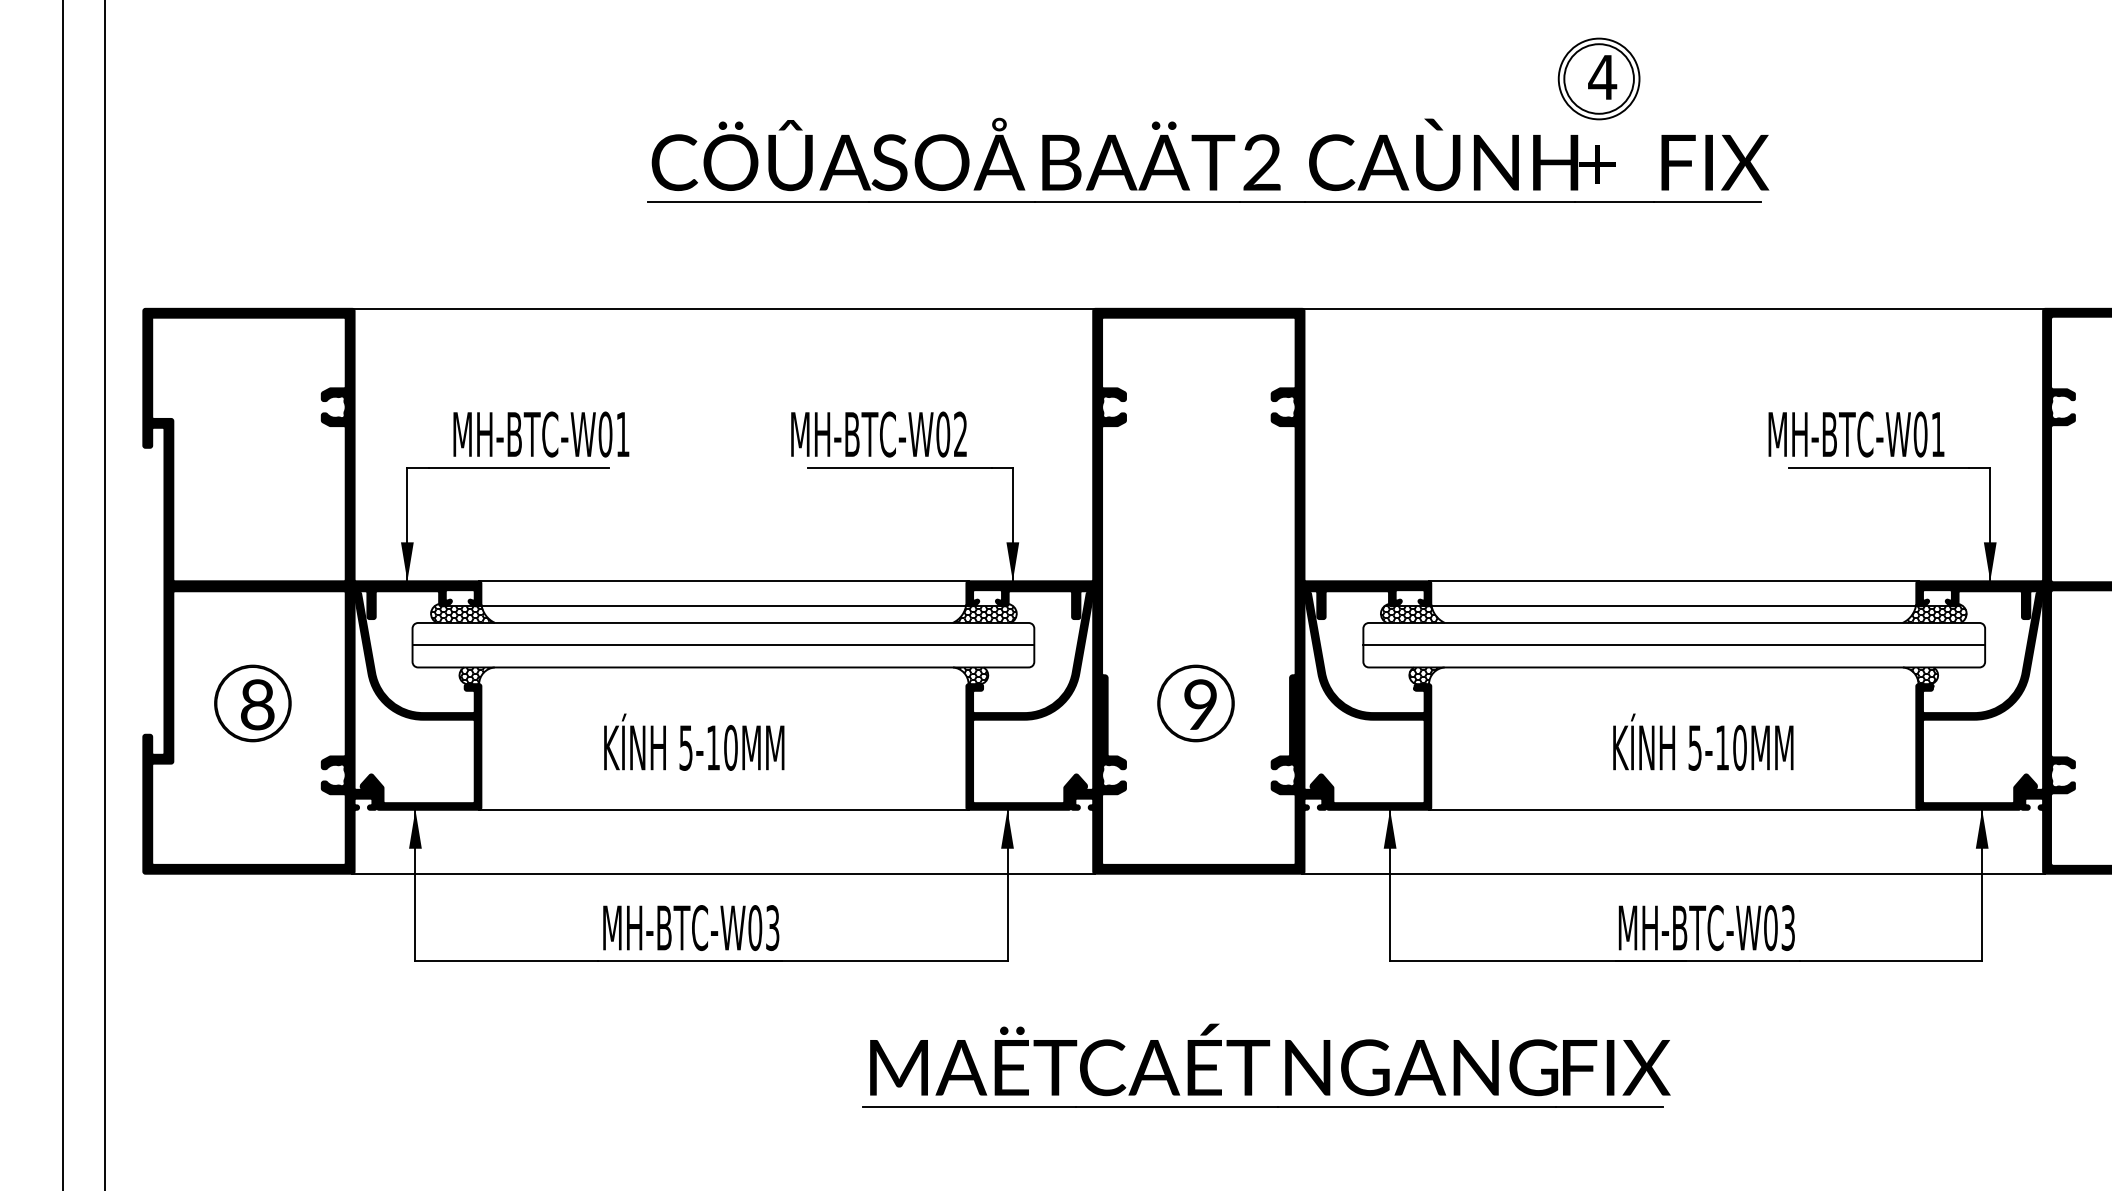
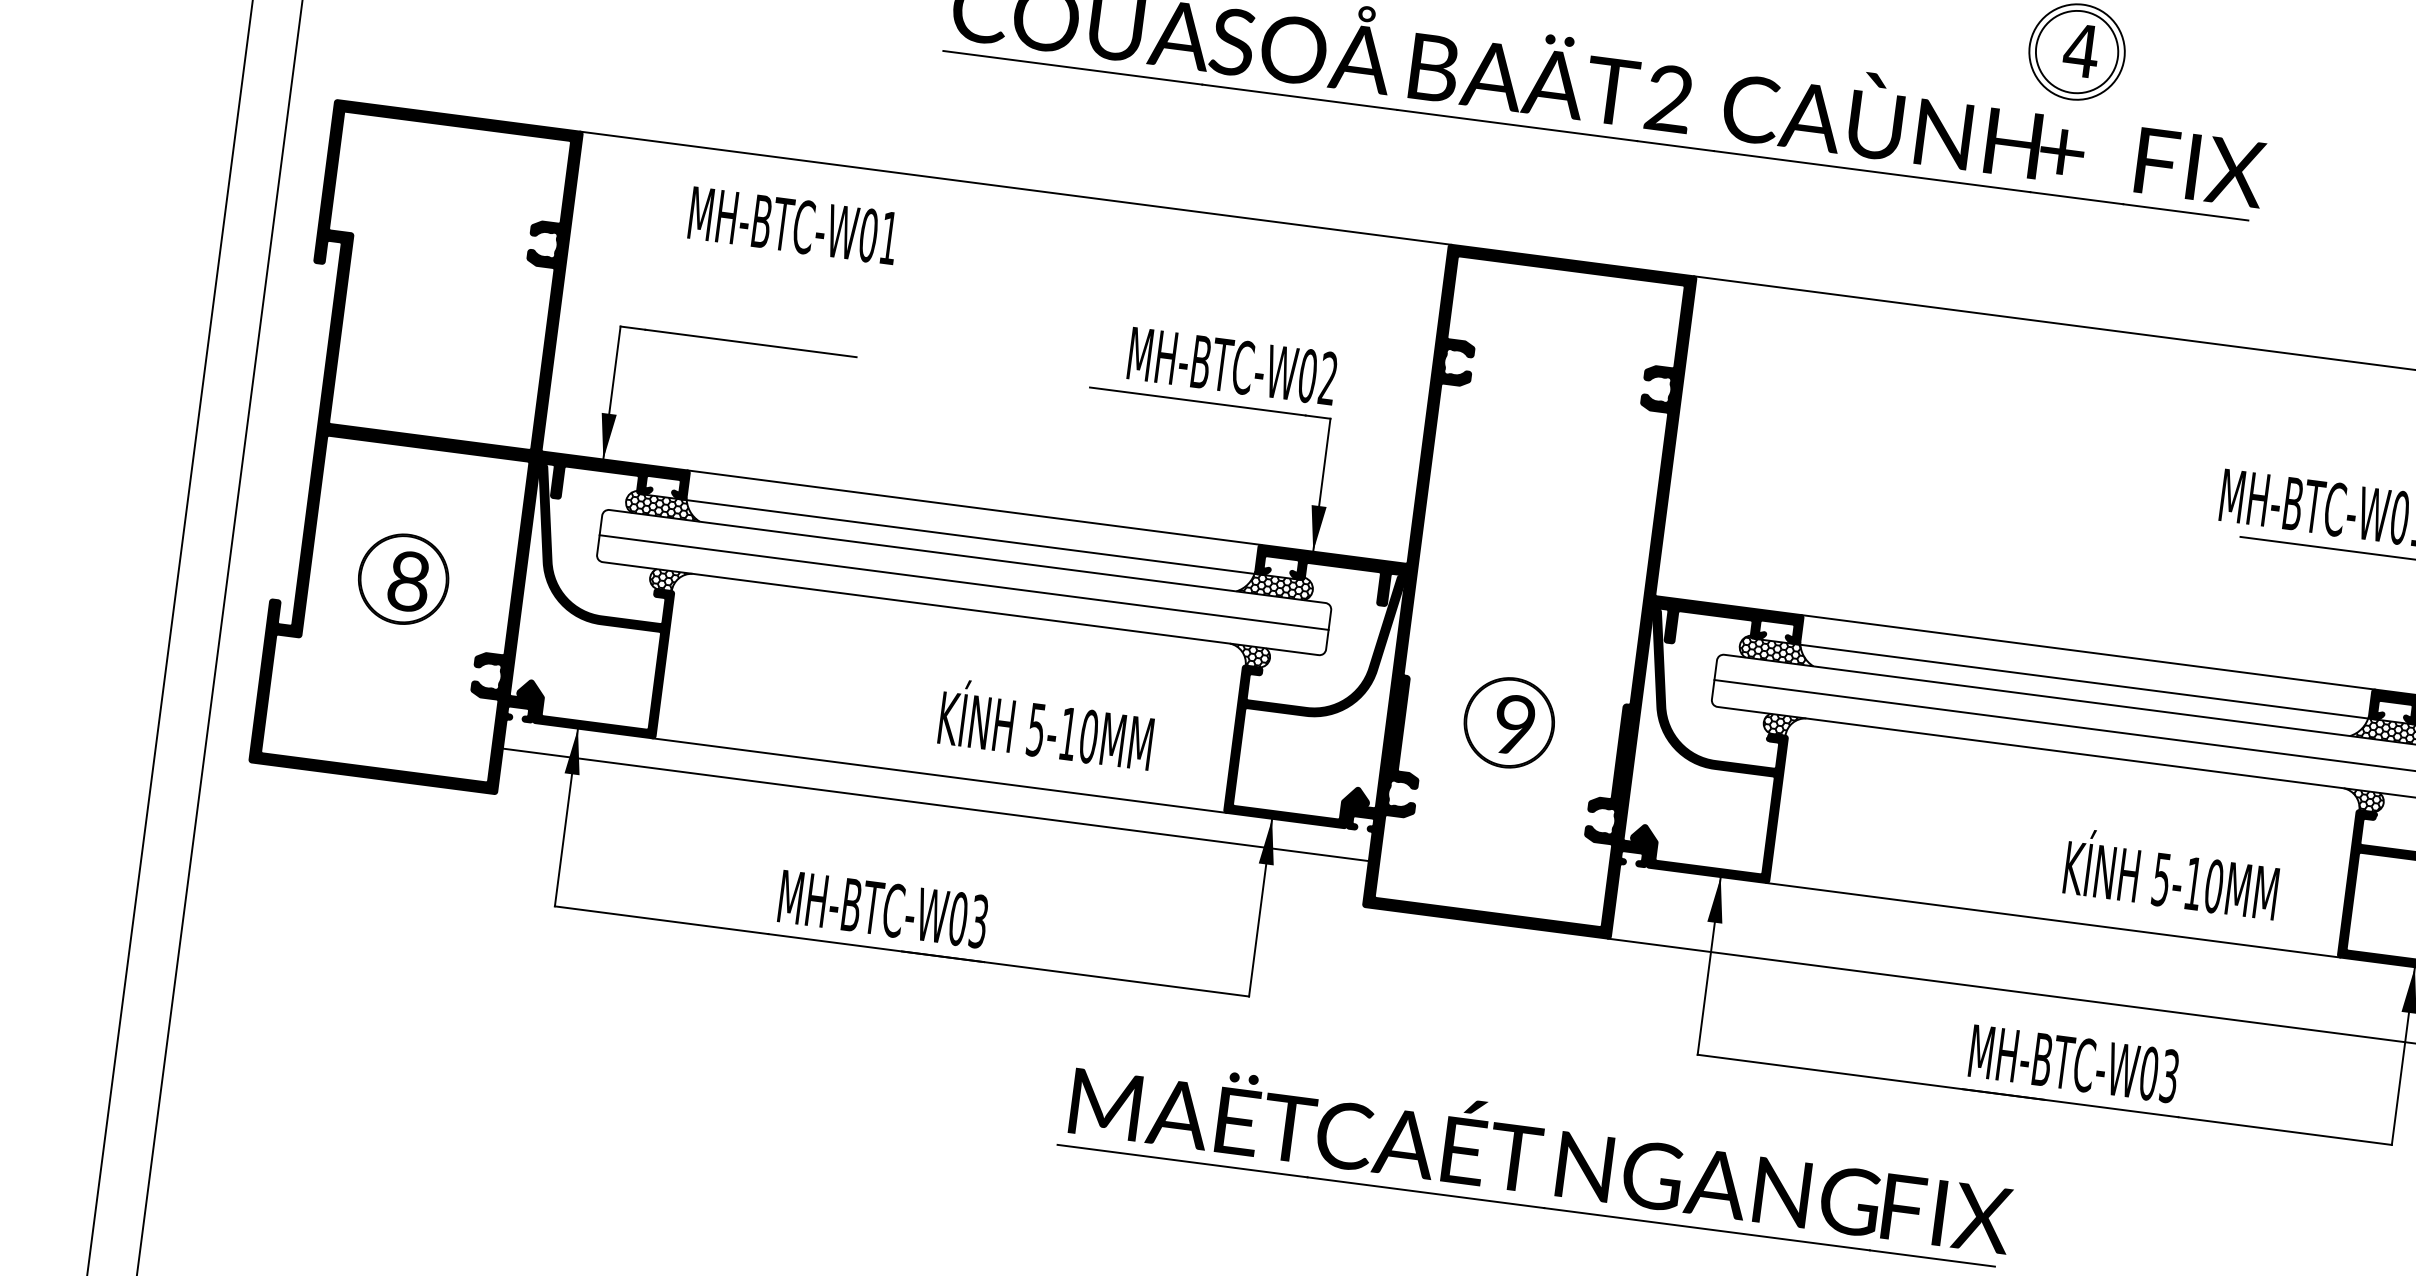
text: (541, 434) -> (793, 225), moved
text: (878, 434) -> (1231, 366), moved
text: (694, 741) -> (1047, 723), moved
text: (1703, 741) -> (2172, 873), moved
line: (723, 873) -> (935, 804), moved

